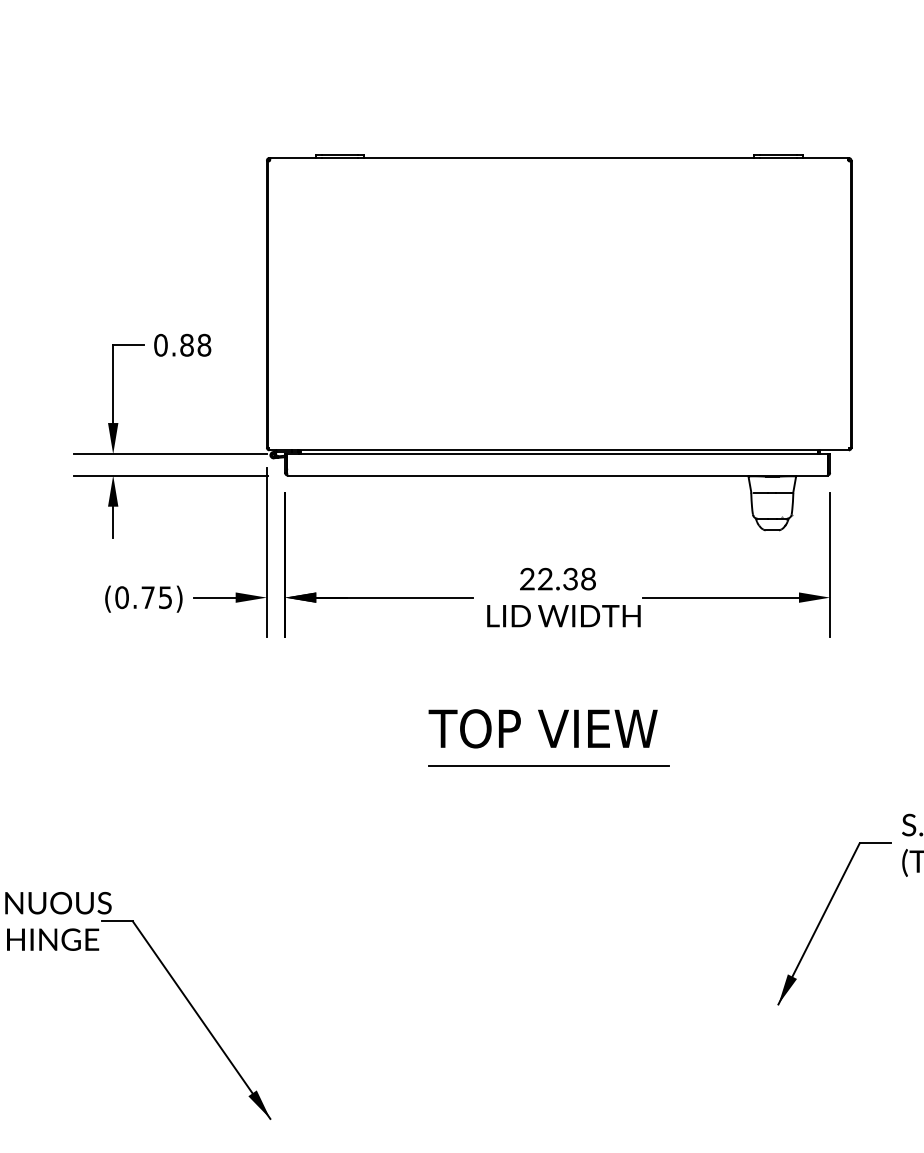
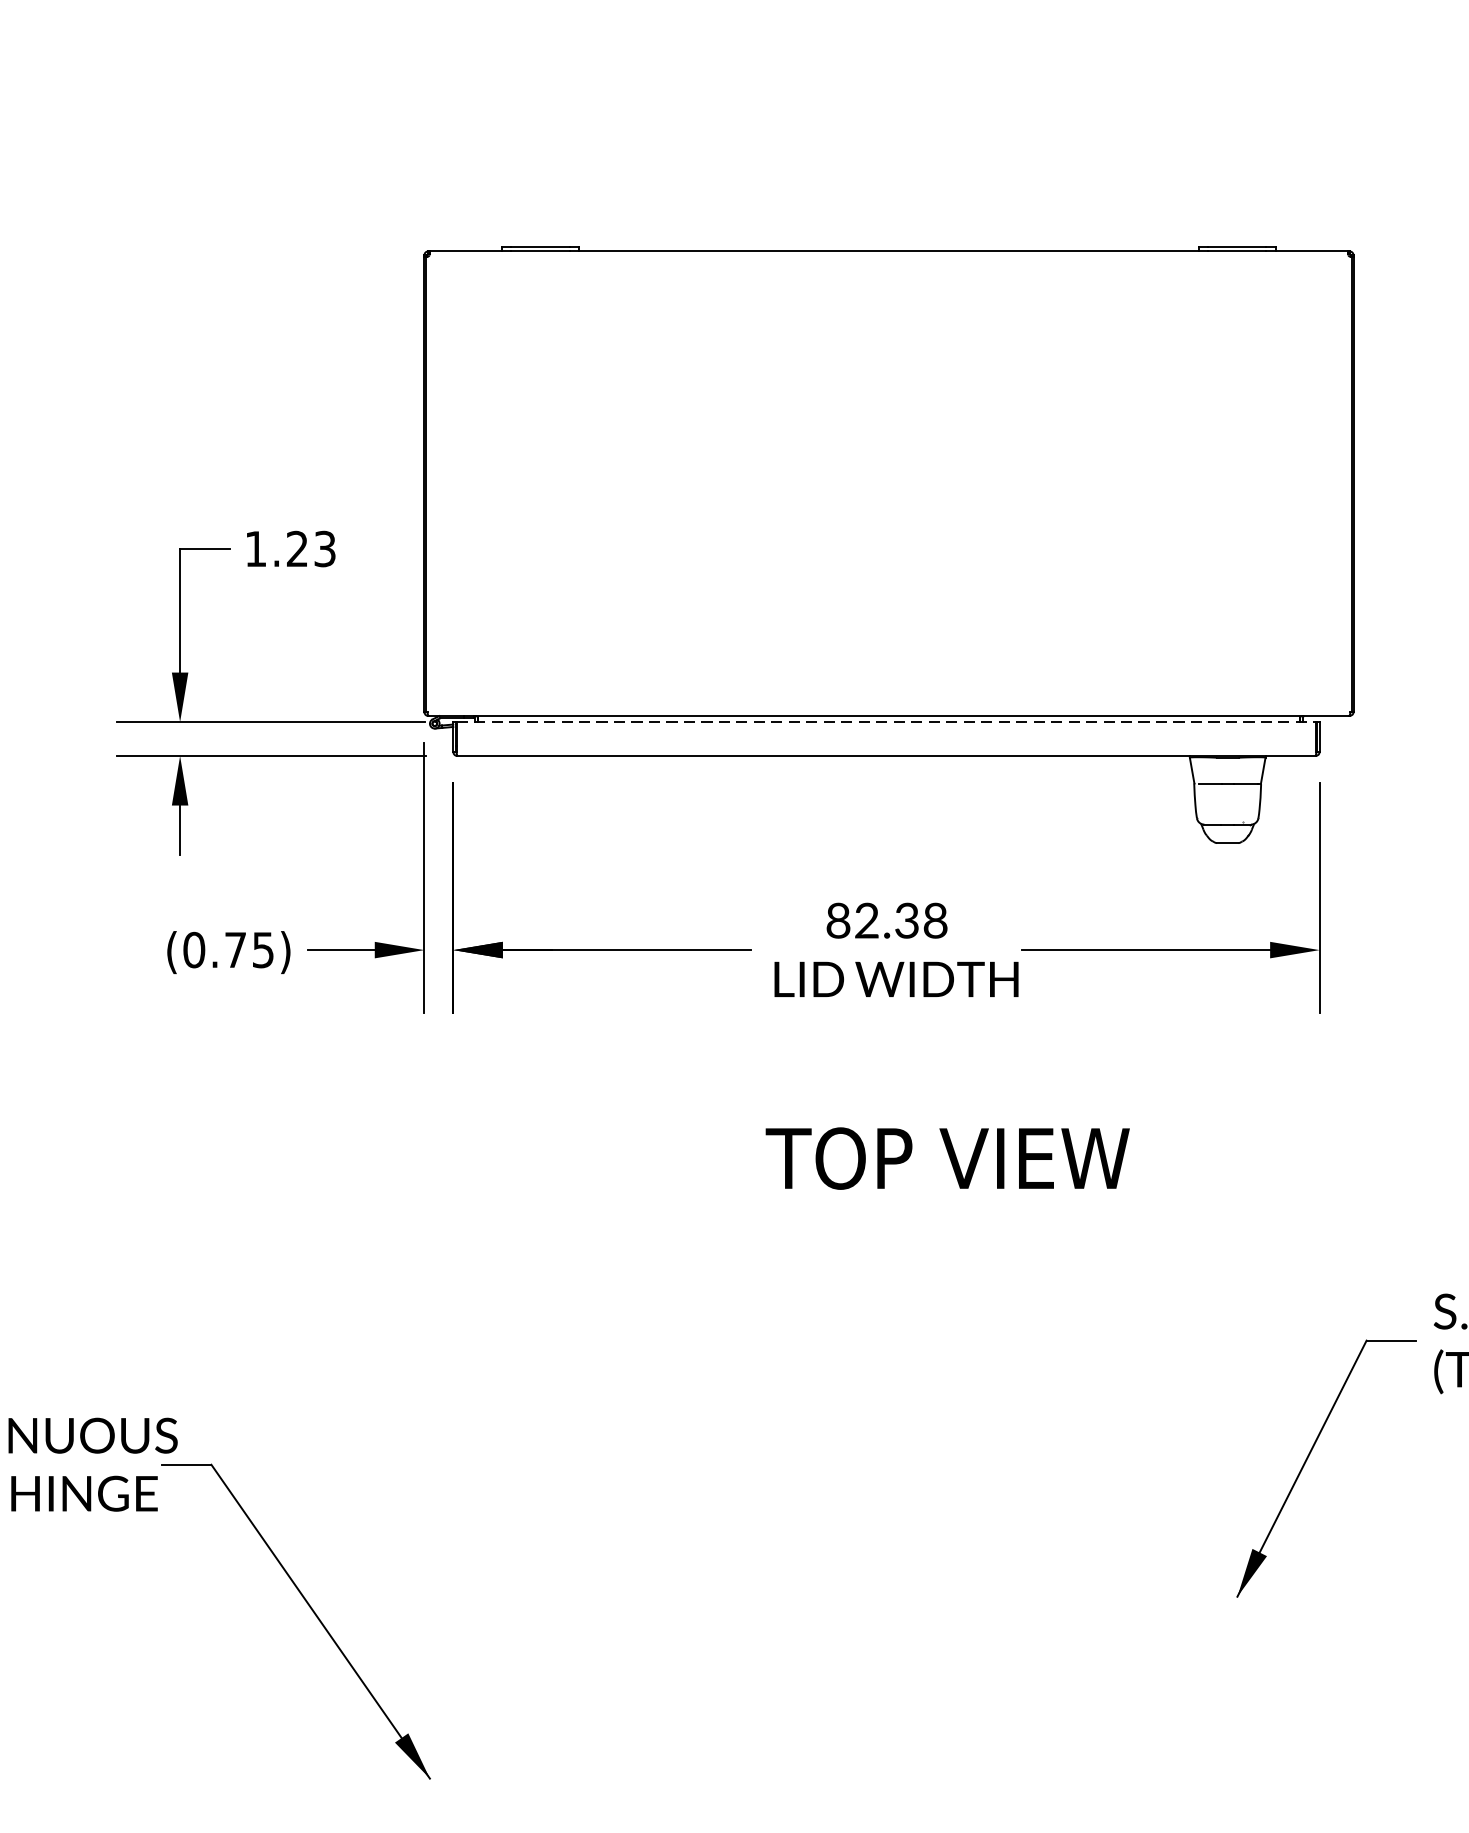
text: (182, 344) -> (290, 547), 0.88 -> 1.23
line: (558, 454) -> (887, 722), solid -> dashed
text: (527, 580) -> (838, 922), 22.38 -> 82.38
text: (542, 728) -> (946, 1158), moved
line: (548, 766) -> (871, 1218), removed

